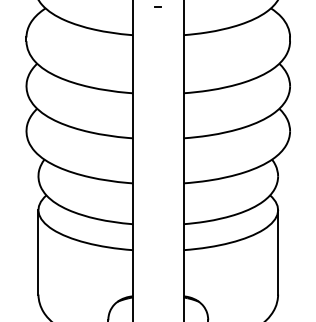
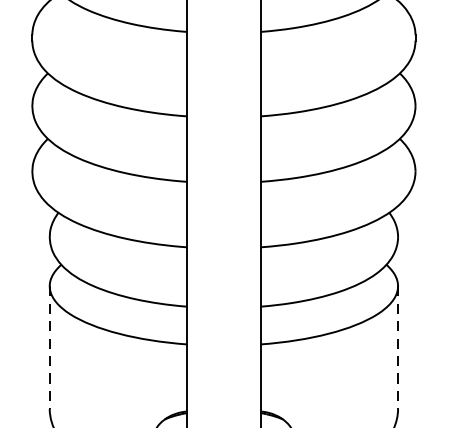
line: (38, 252) -> (49, 347), solid -> dashed
line: (278, 252) -> (398, 347), solid -> dashed

